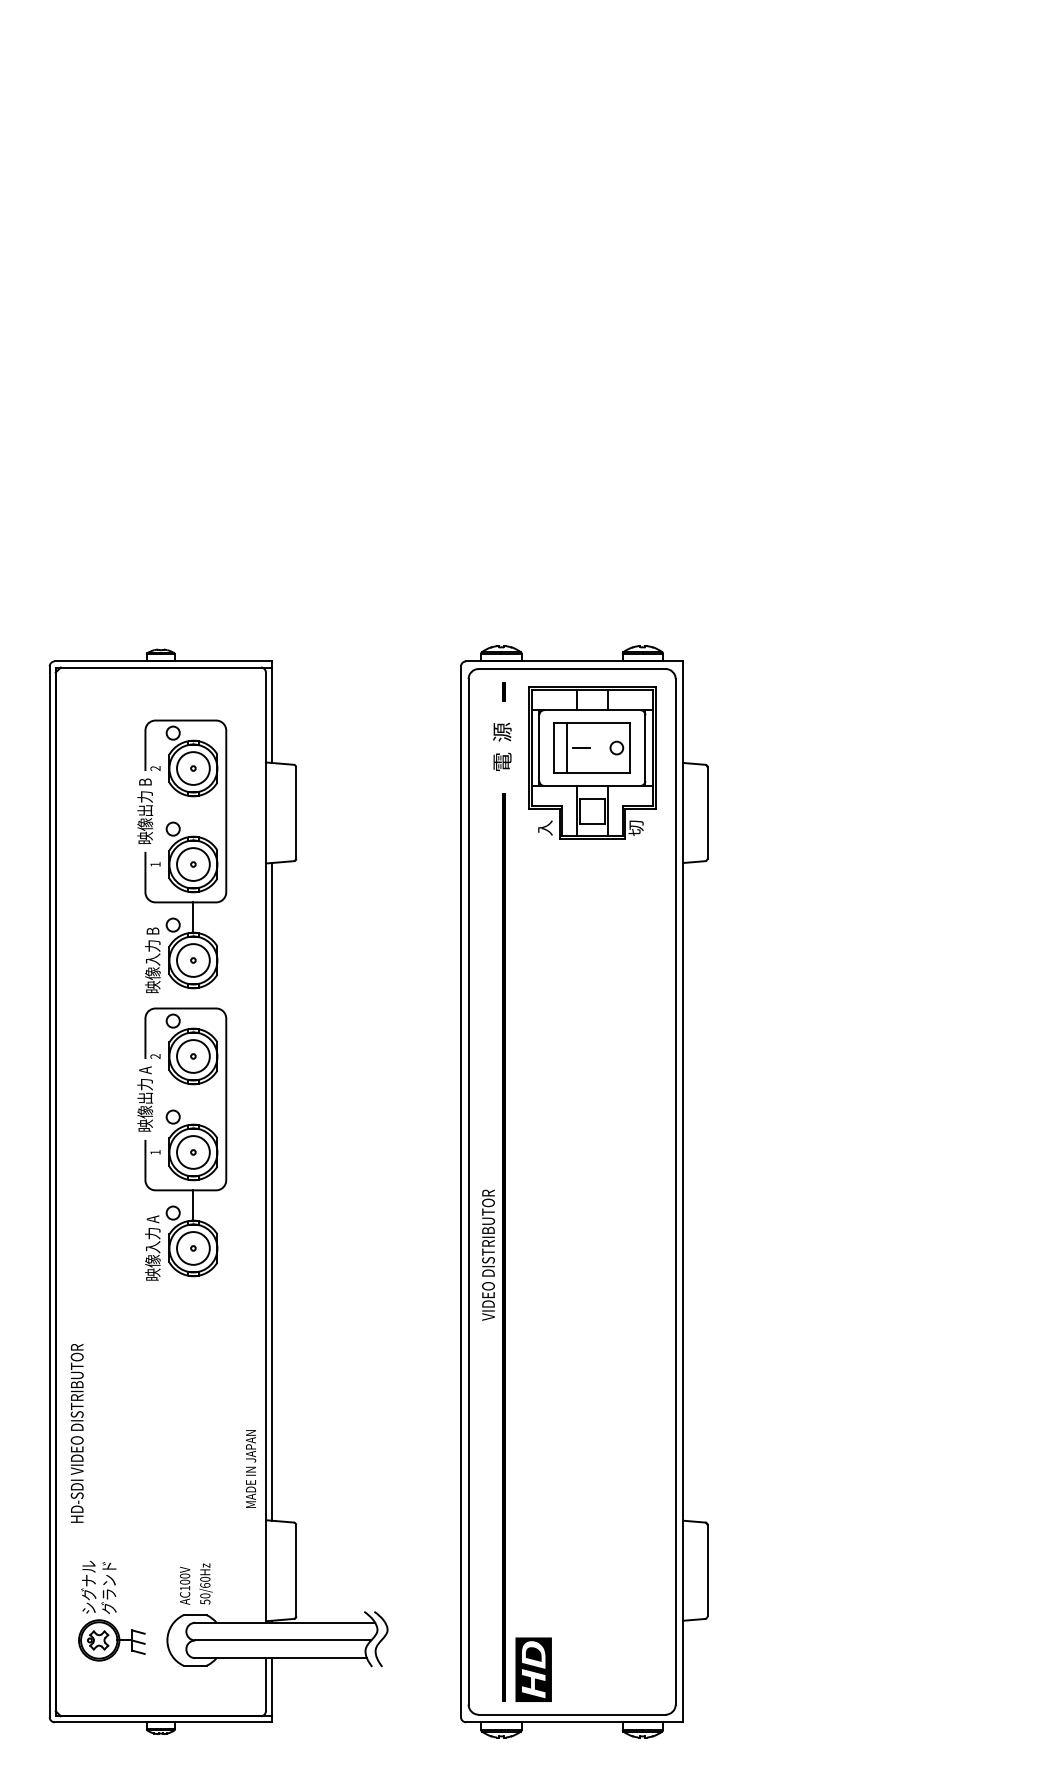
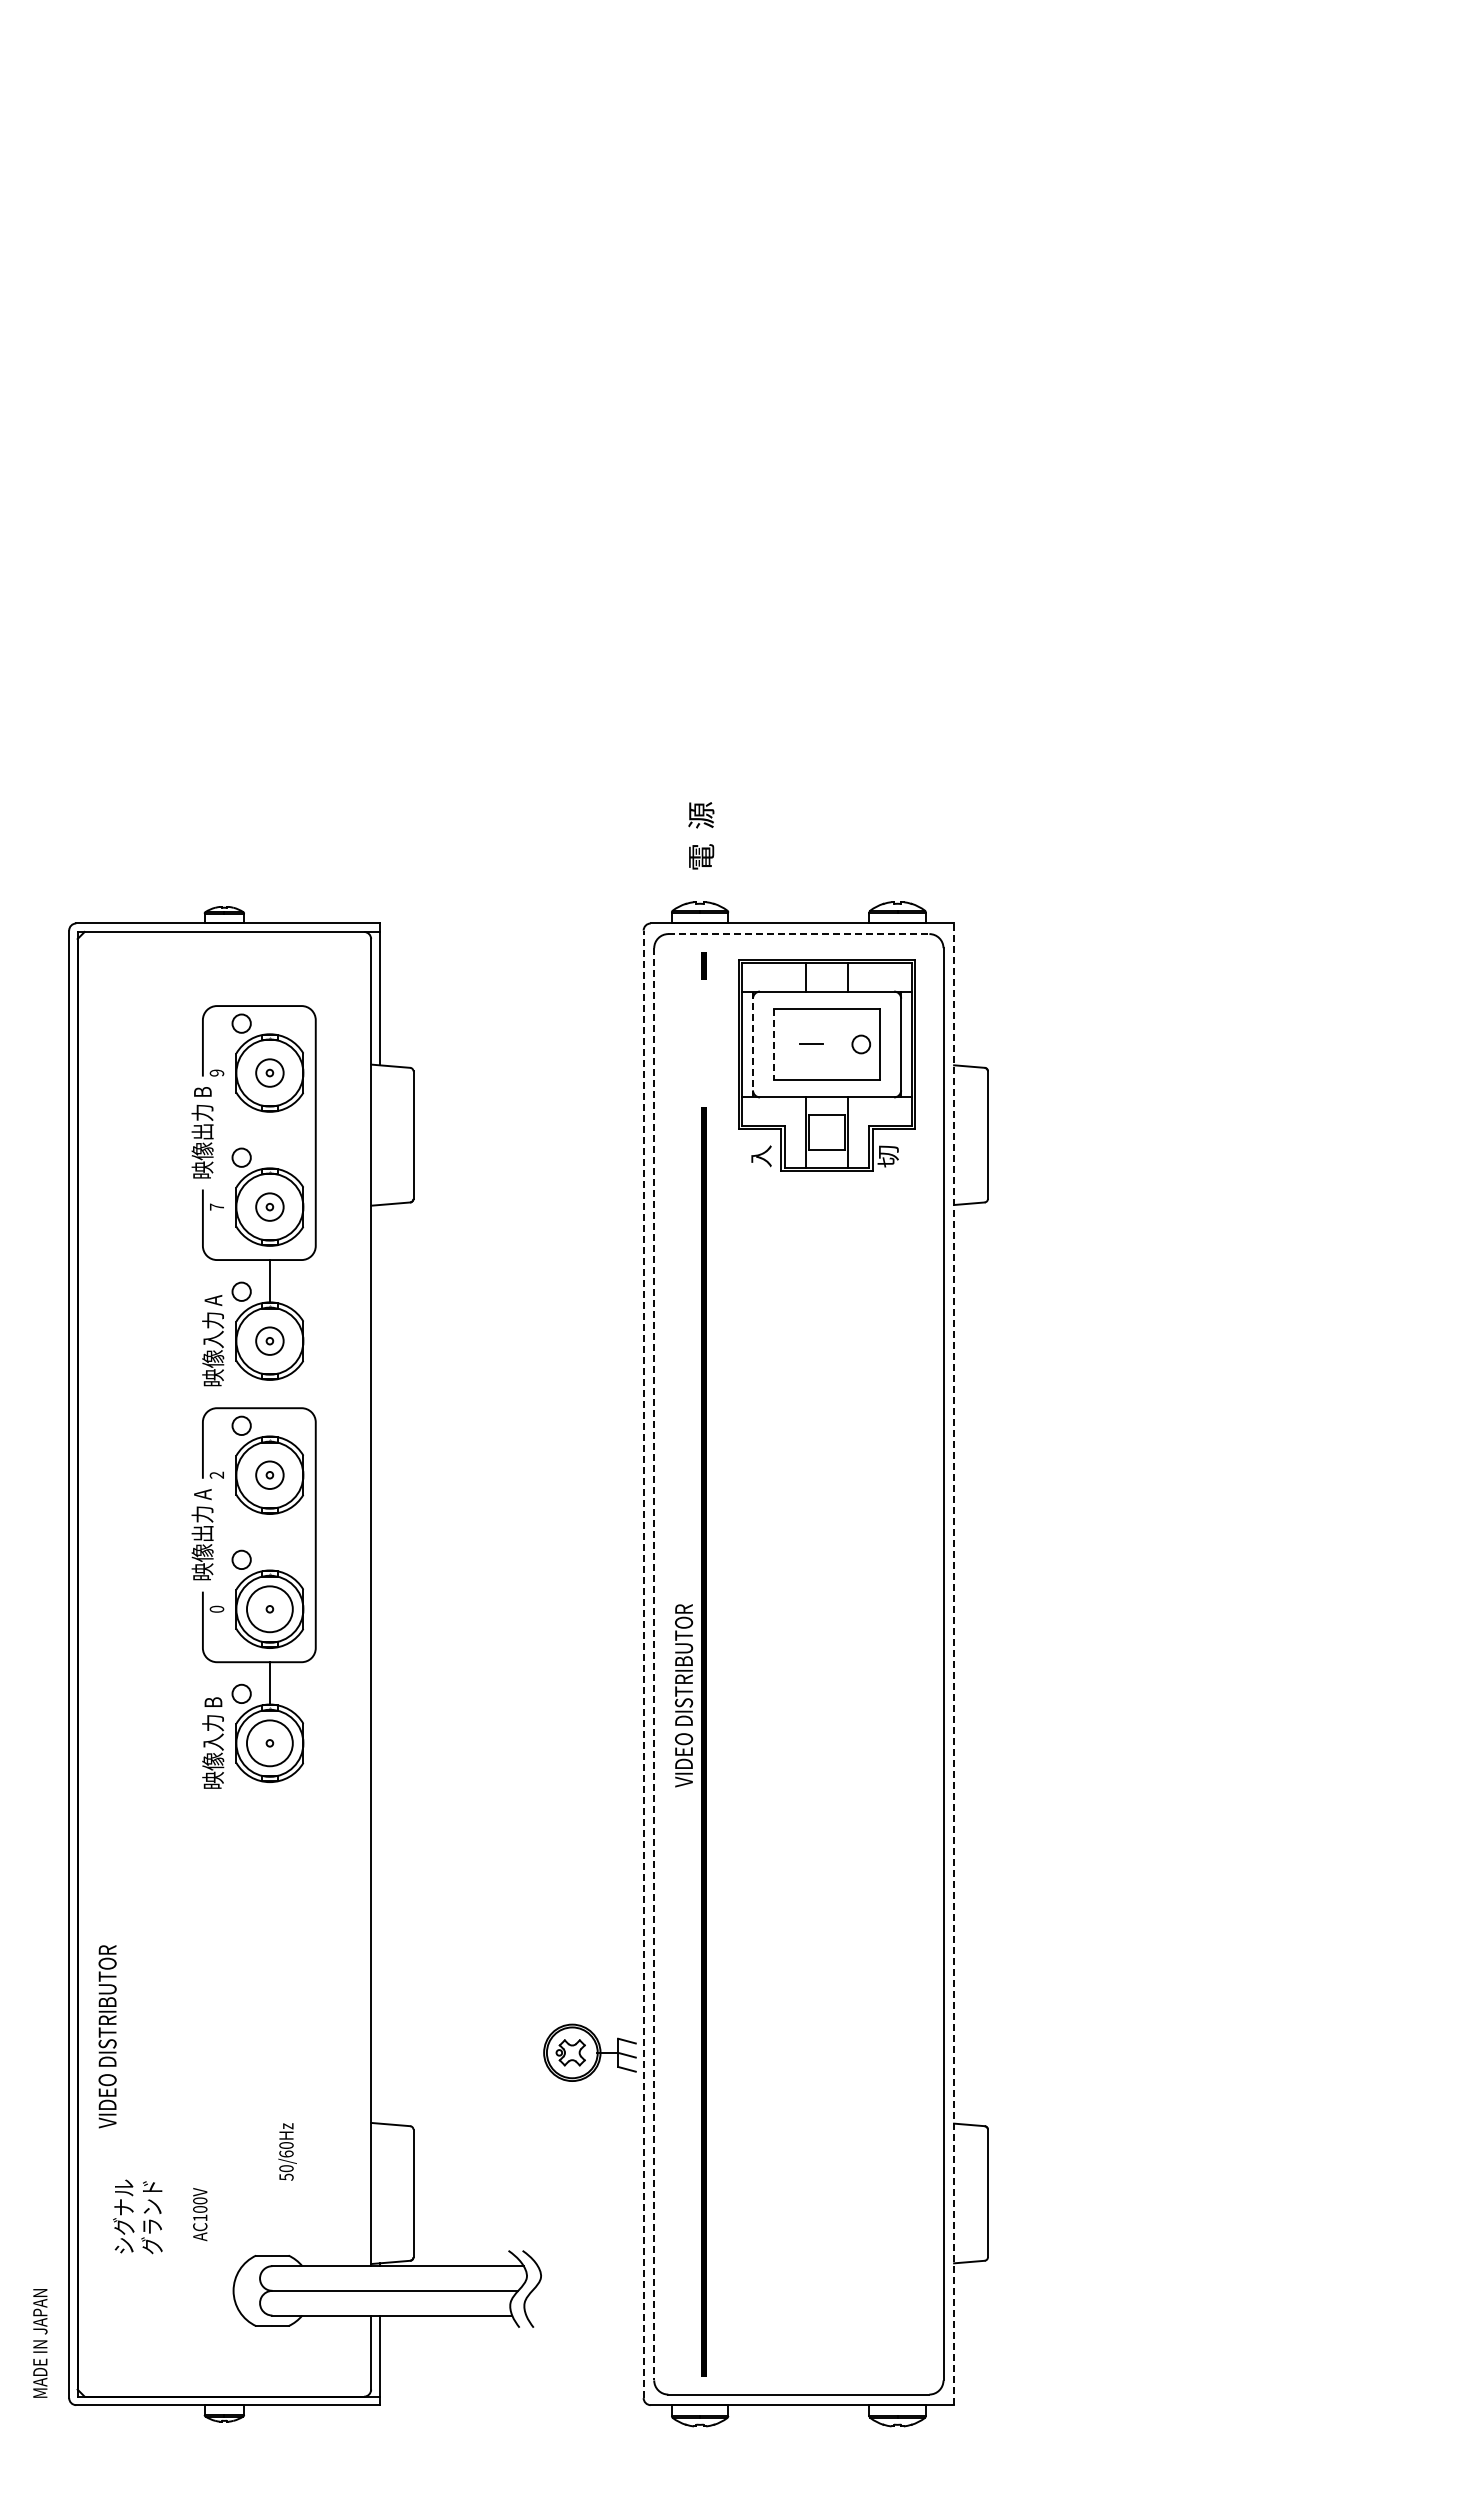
line: (571, 669) -> (798, 934), solid -> dashed
text: (502, 746) -> (701, 835), moved
line: (539, 748) -> (753, 1044), solid -> dashed
line: (554, 748) -> (774, 1045), solid -> dashed
line: (566, 748) -> (791, 1044), removed
text: (155, 768) -> (217, 1072), 2 -> 9
circle: (193, 768) -> (269, 1073), size x0.6
text: (155, 864) -> (216, 1206), 1 -> 7
circle: (193, 864) -> (269, 1207), size x0.6
text: (153, 960) -> (213, 1340), 映像入力 B -> 映像入力 A
circle: (193, 960) -> (269, 1341), size x0.6
circle: (193, 1056) -> (269, 1475), size x0.6
text: (155, 1151) -> (216, 1608), 1 -> 0
line: (271, 1191) -> (379, 1664), removed
line: (460, 1191) -> (643, 1664), solid -> dashed
line: (468, 1191) -> (654, 1664), solid -> dashed
line: (683, 1191) -> (954, 1664), solid -> dashed
text: (153, 1247) -> (213, 1742), 映像入力 A -> 映像入力 B
text: (488, 1255) -> (684, 1695), moved
text: (77, 1434) -> (107, 2002), HD-SDI VIDEO DISTRIBUTOR -> VIDEO DISTRIBUTOR
text: (251, 1469) -> (40, 2343), moved
text: (206, 1583) -> (287, 2151), moved
text: (185, 1585) -> (200, 2214), moved
part: (111, 1640) -> (589, 2052), moved
part: (533, 1669) -> (744, 2331), removed

